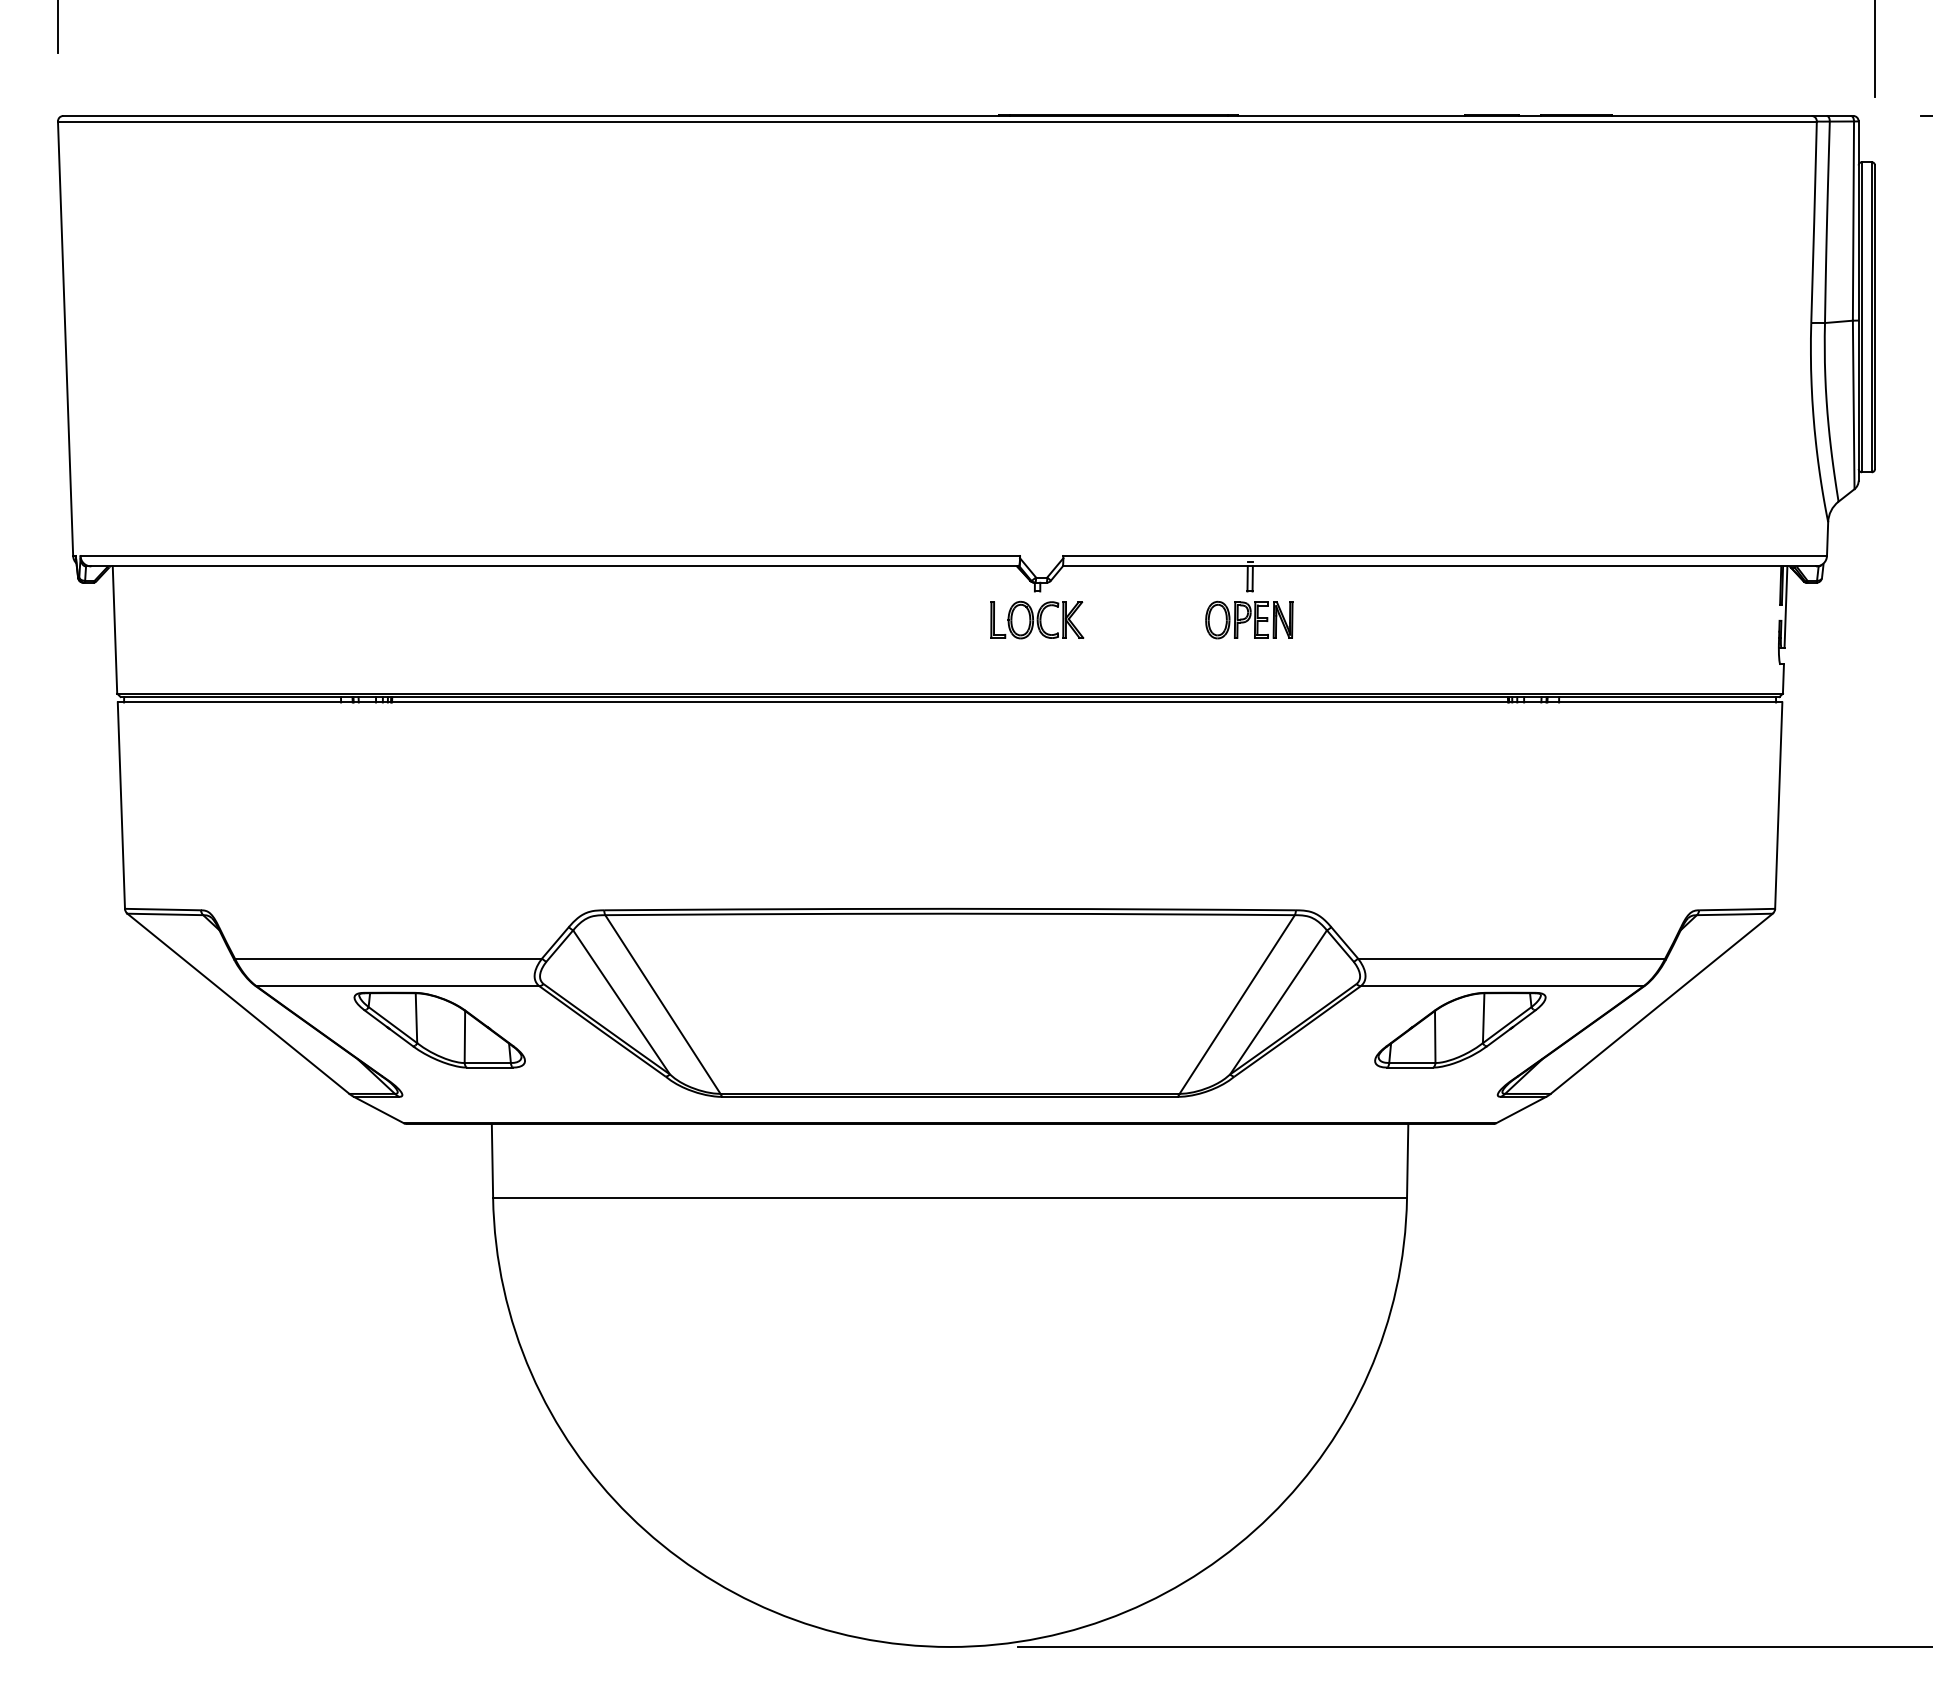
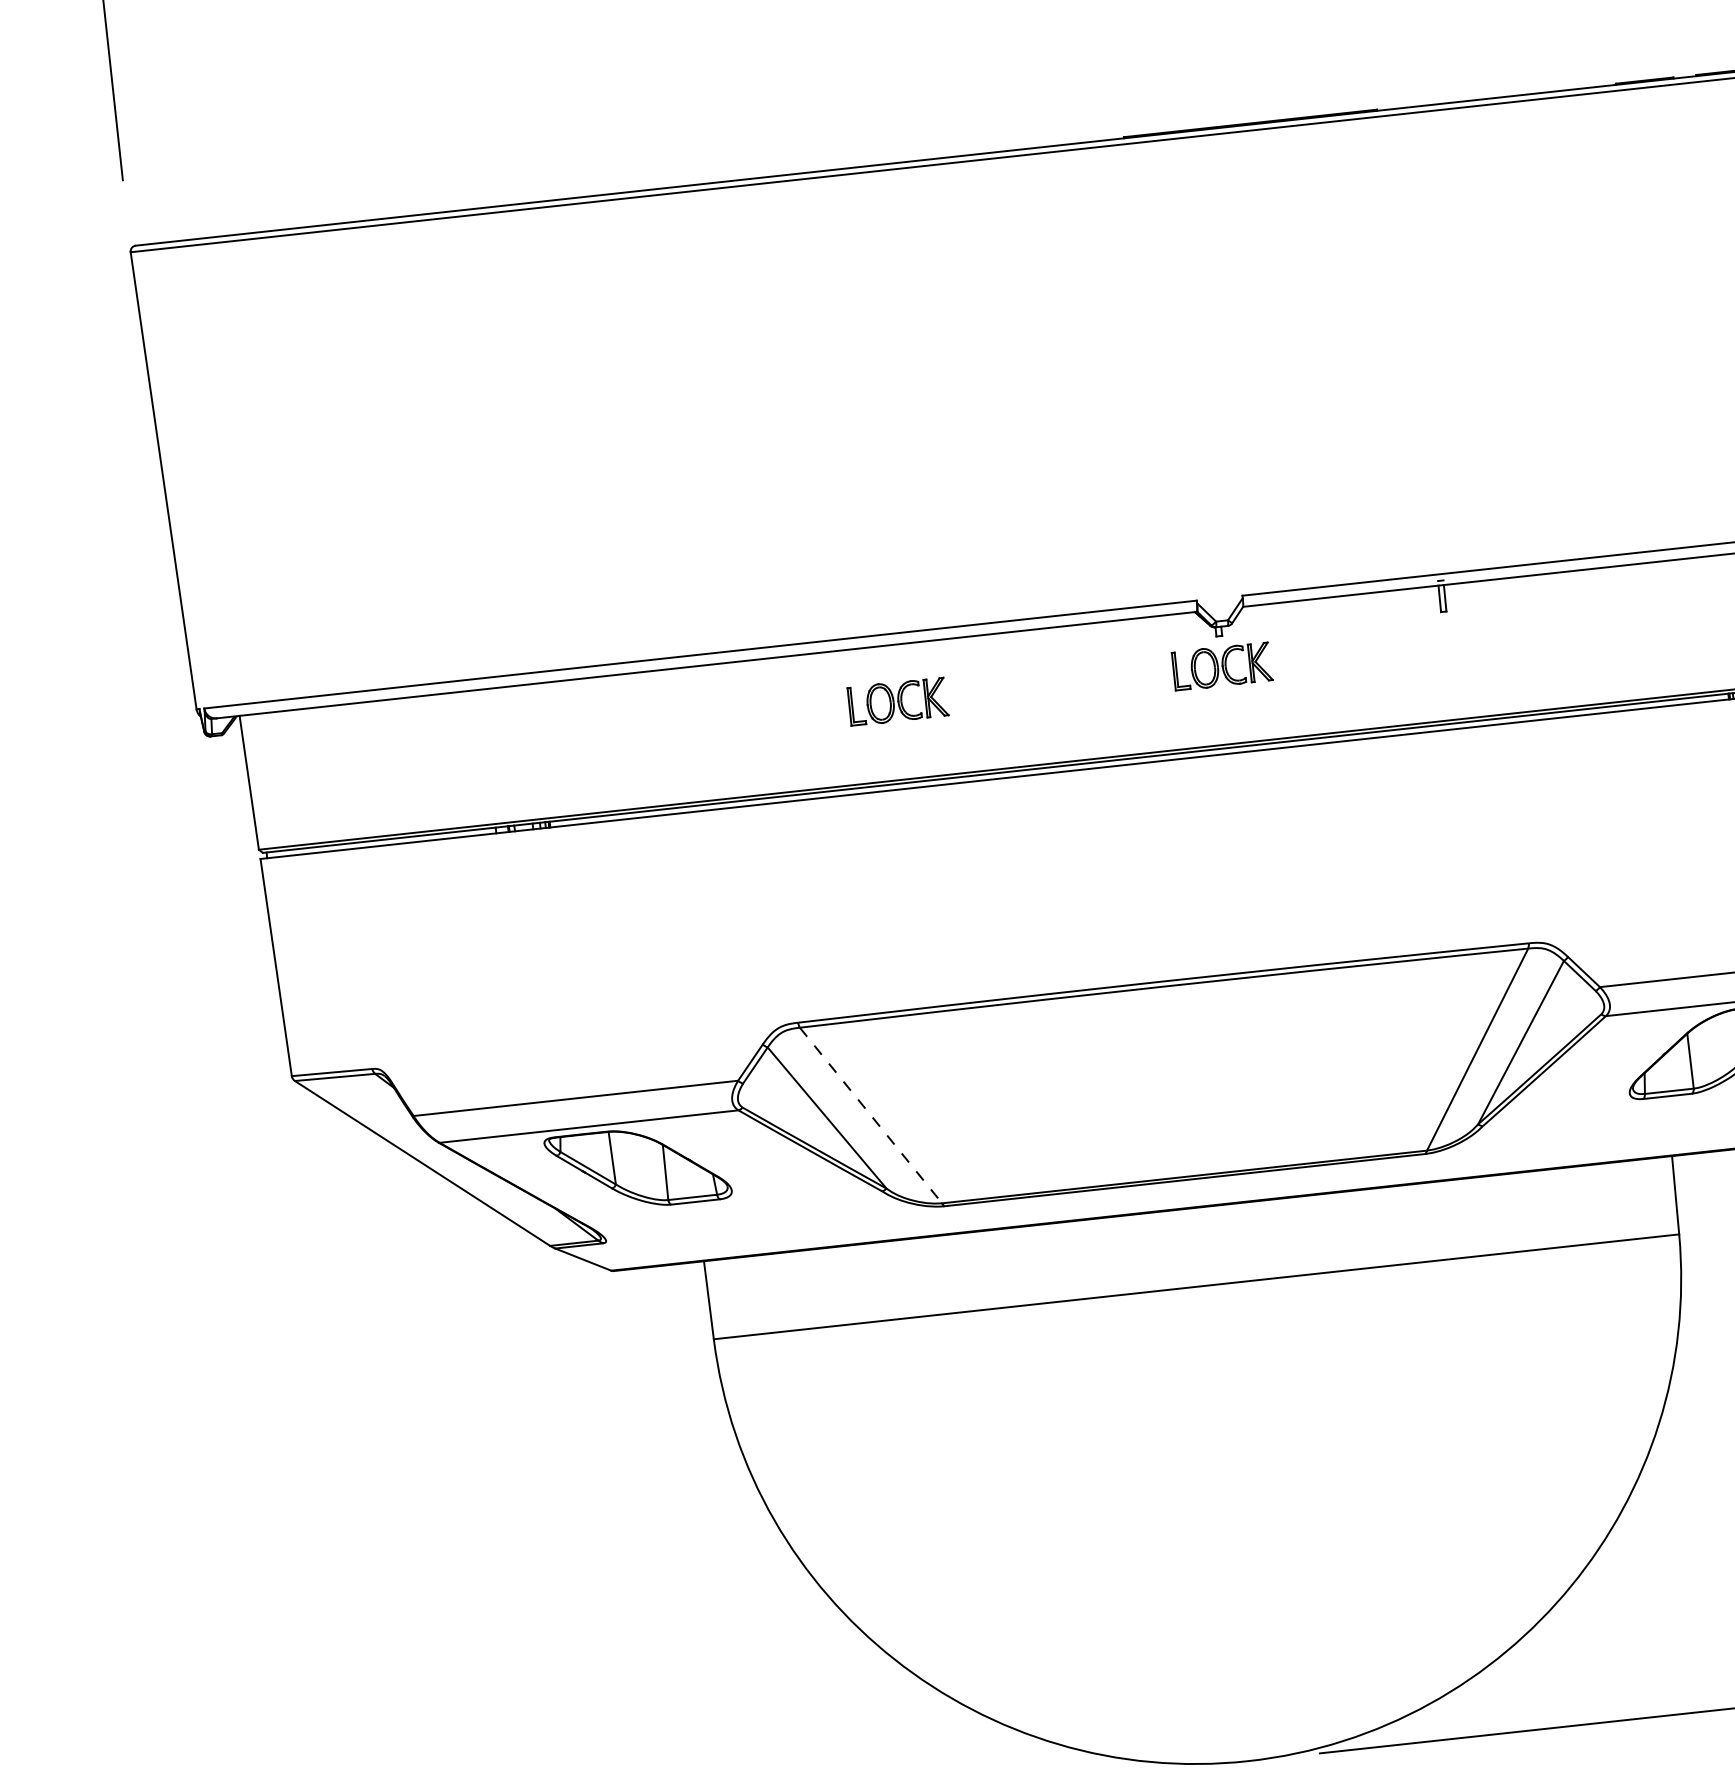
part: (730, 619) -> (898, 701), added
part: (1249, 619) -> (1446, 641), removed
line: (663, 1004) -> (871, 1115), solid -> dashed

